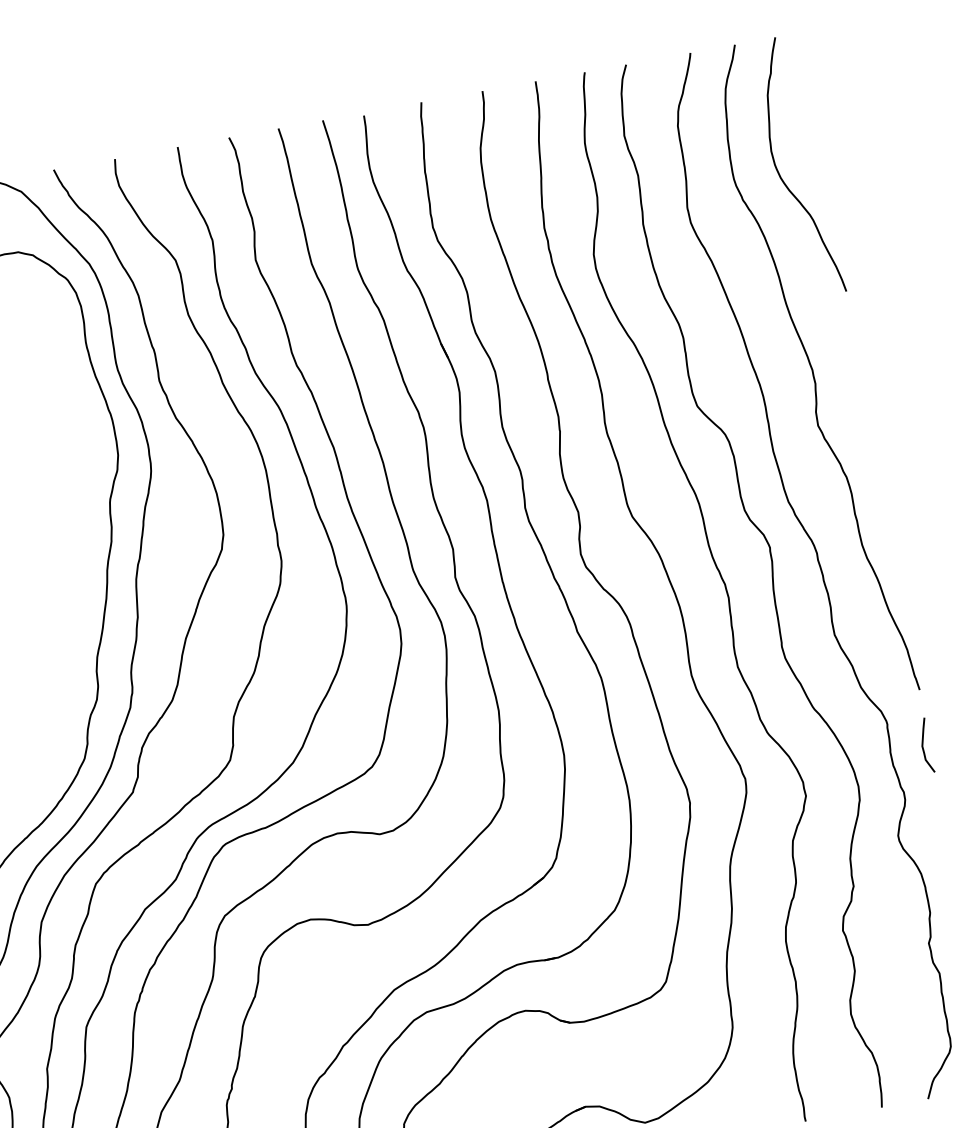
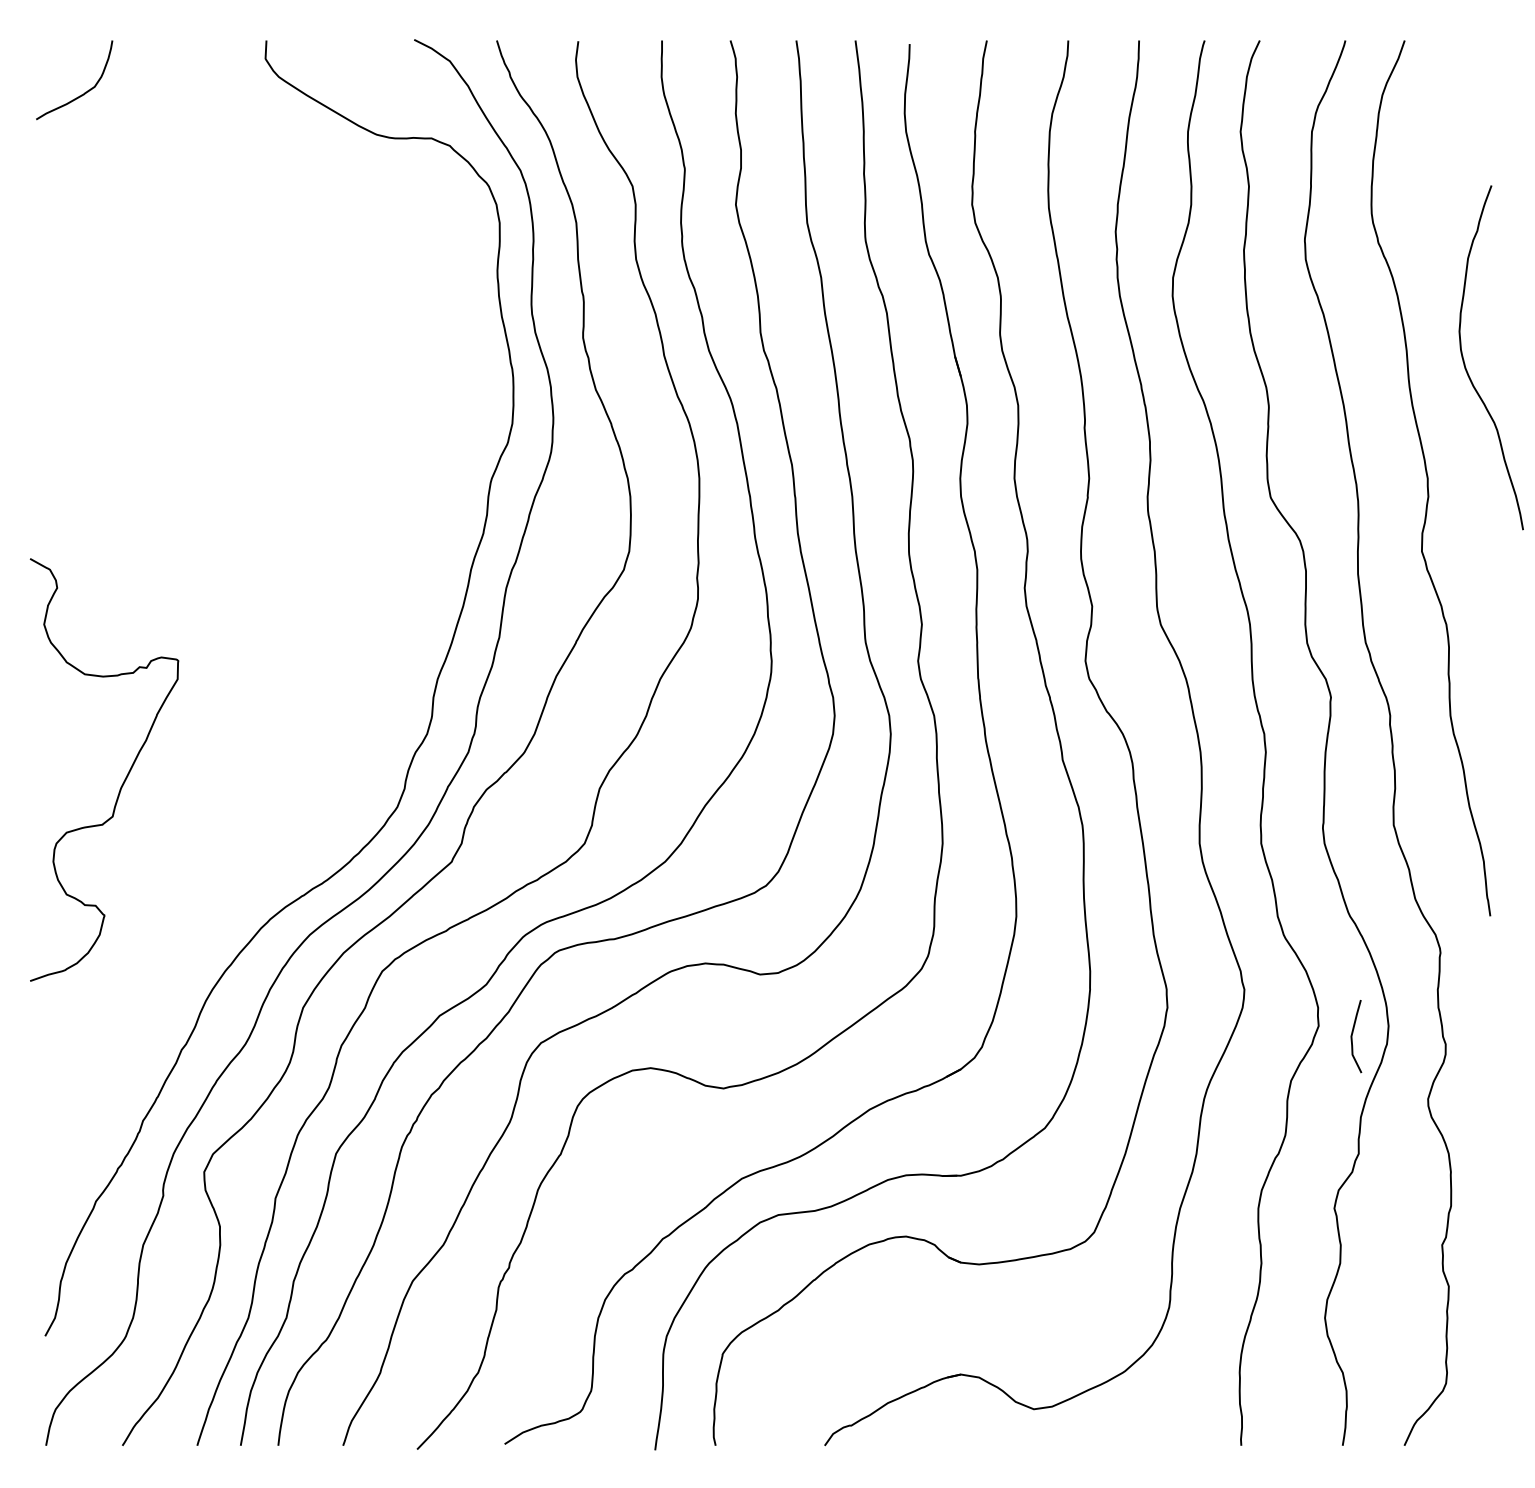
curve: (780, 174) -> (1465, 363), moved
curve: (923, 746) -> (1352, 1036), moved

